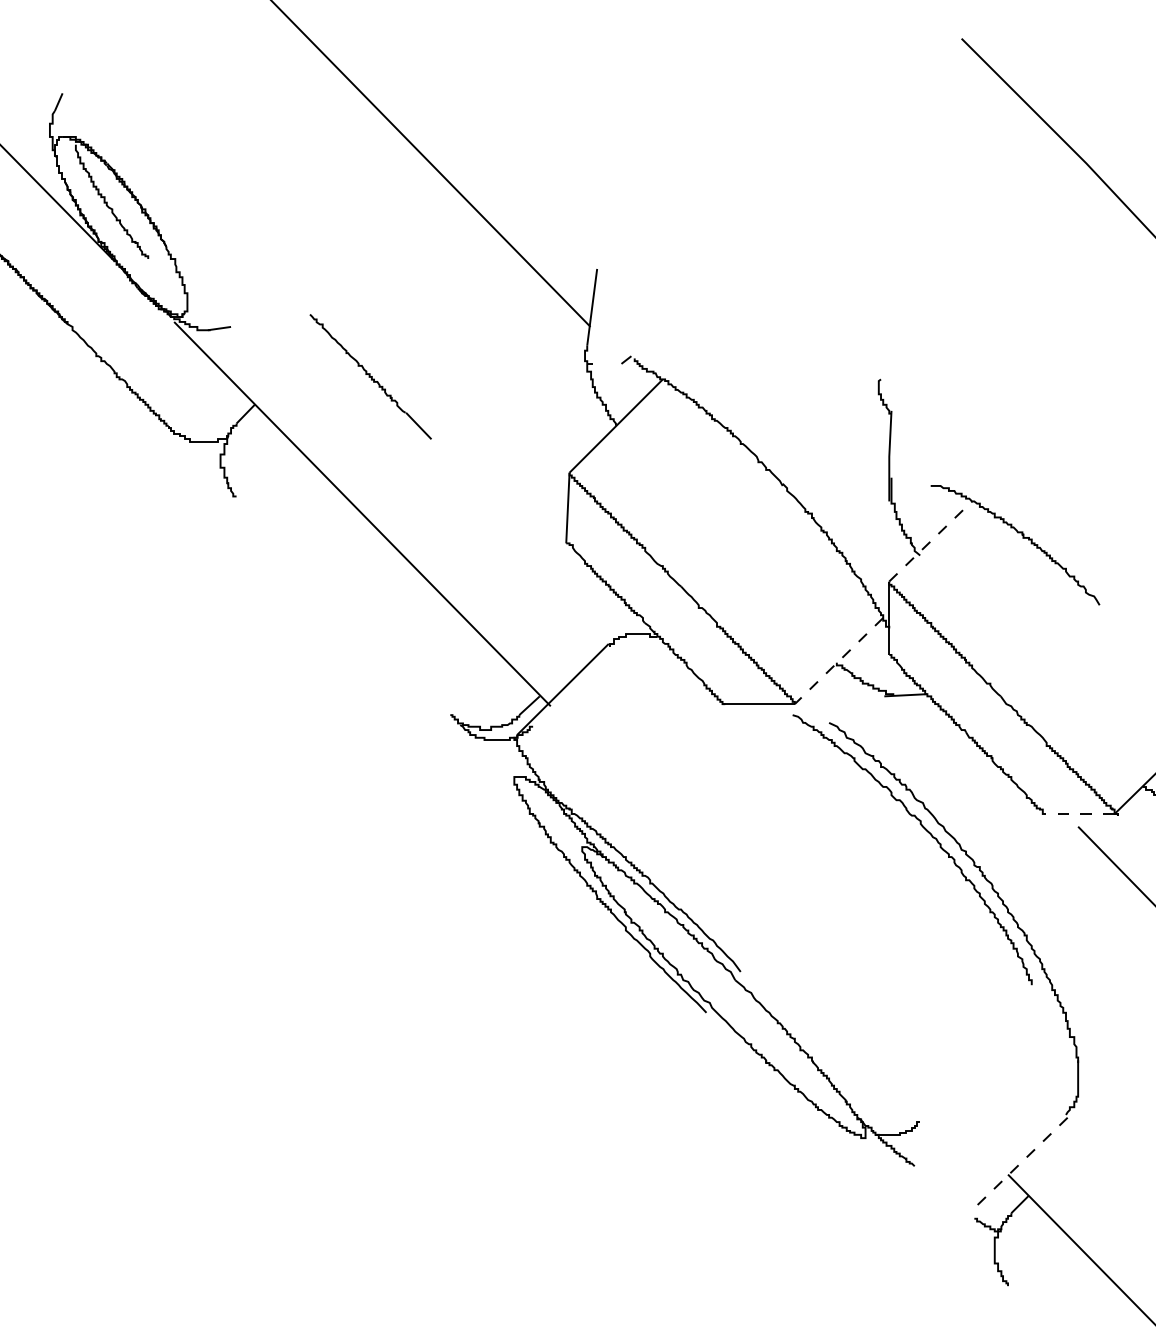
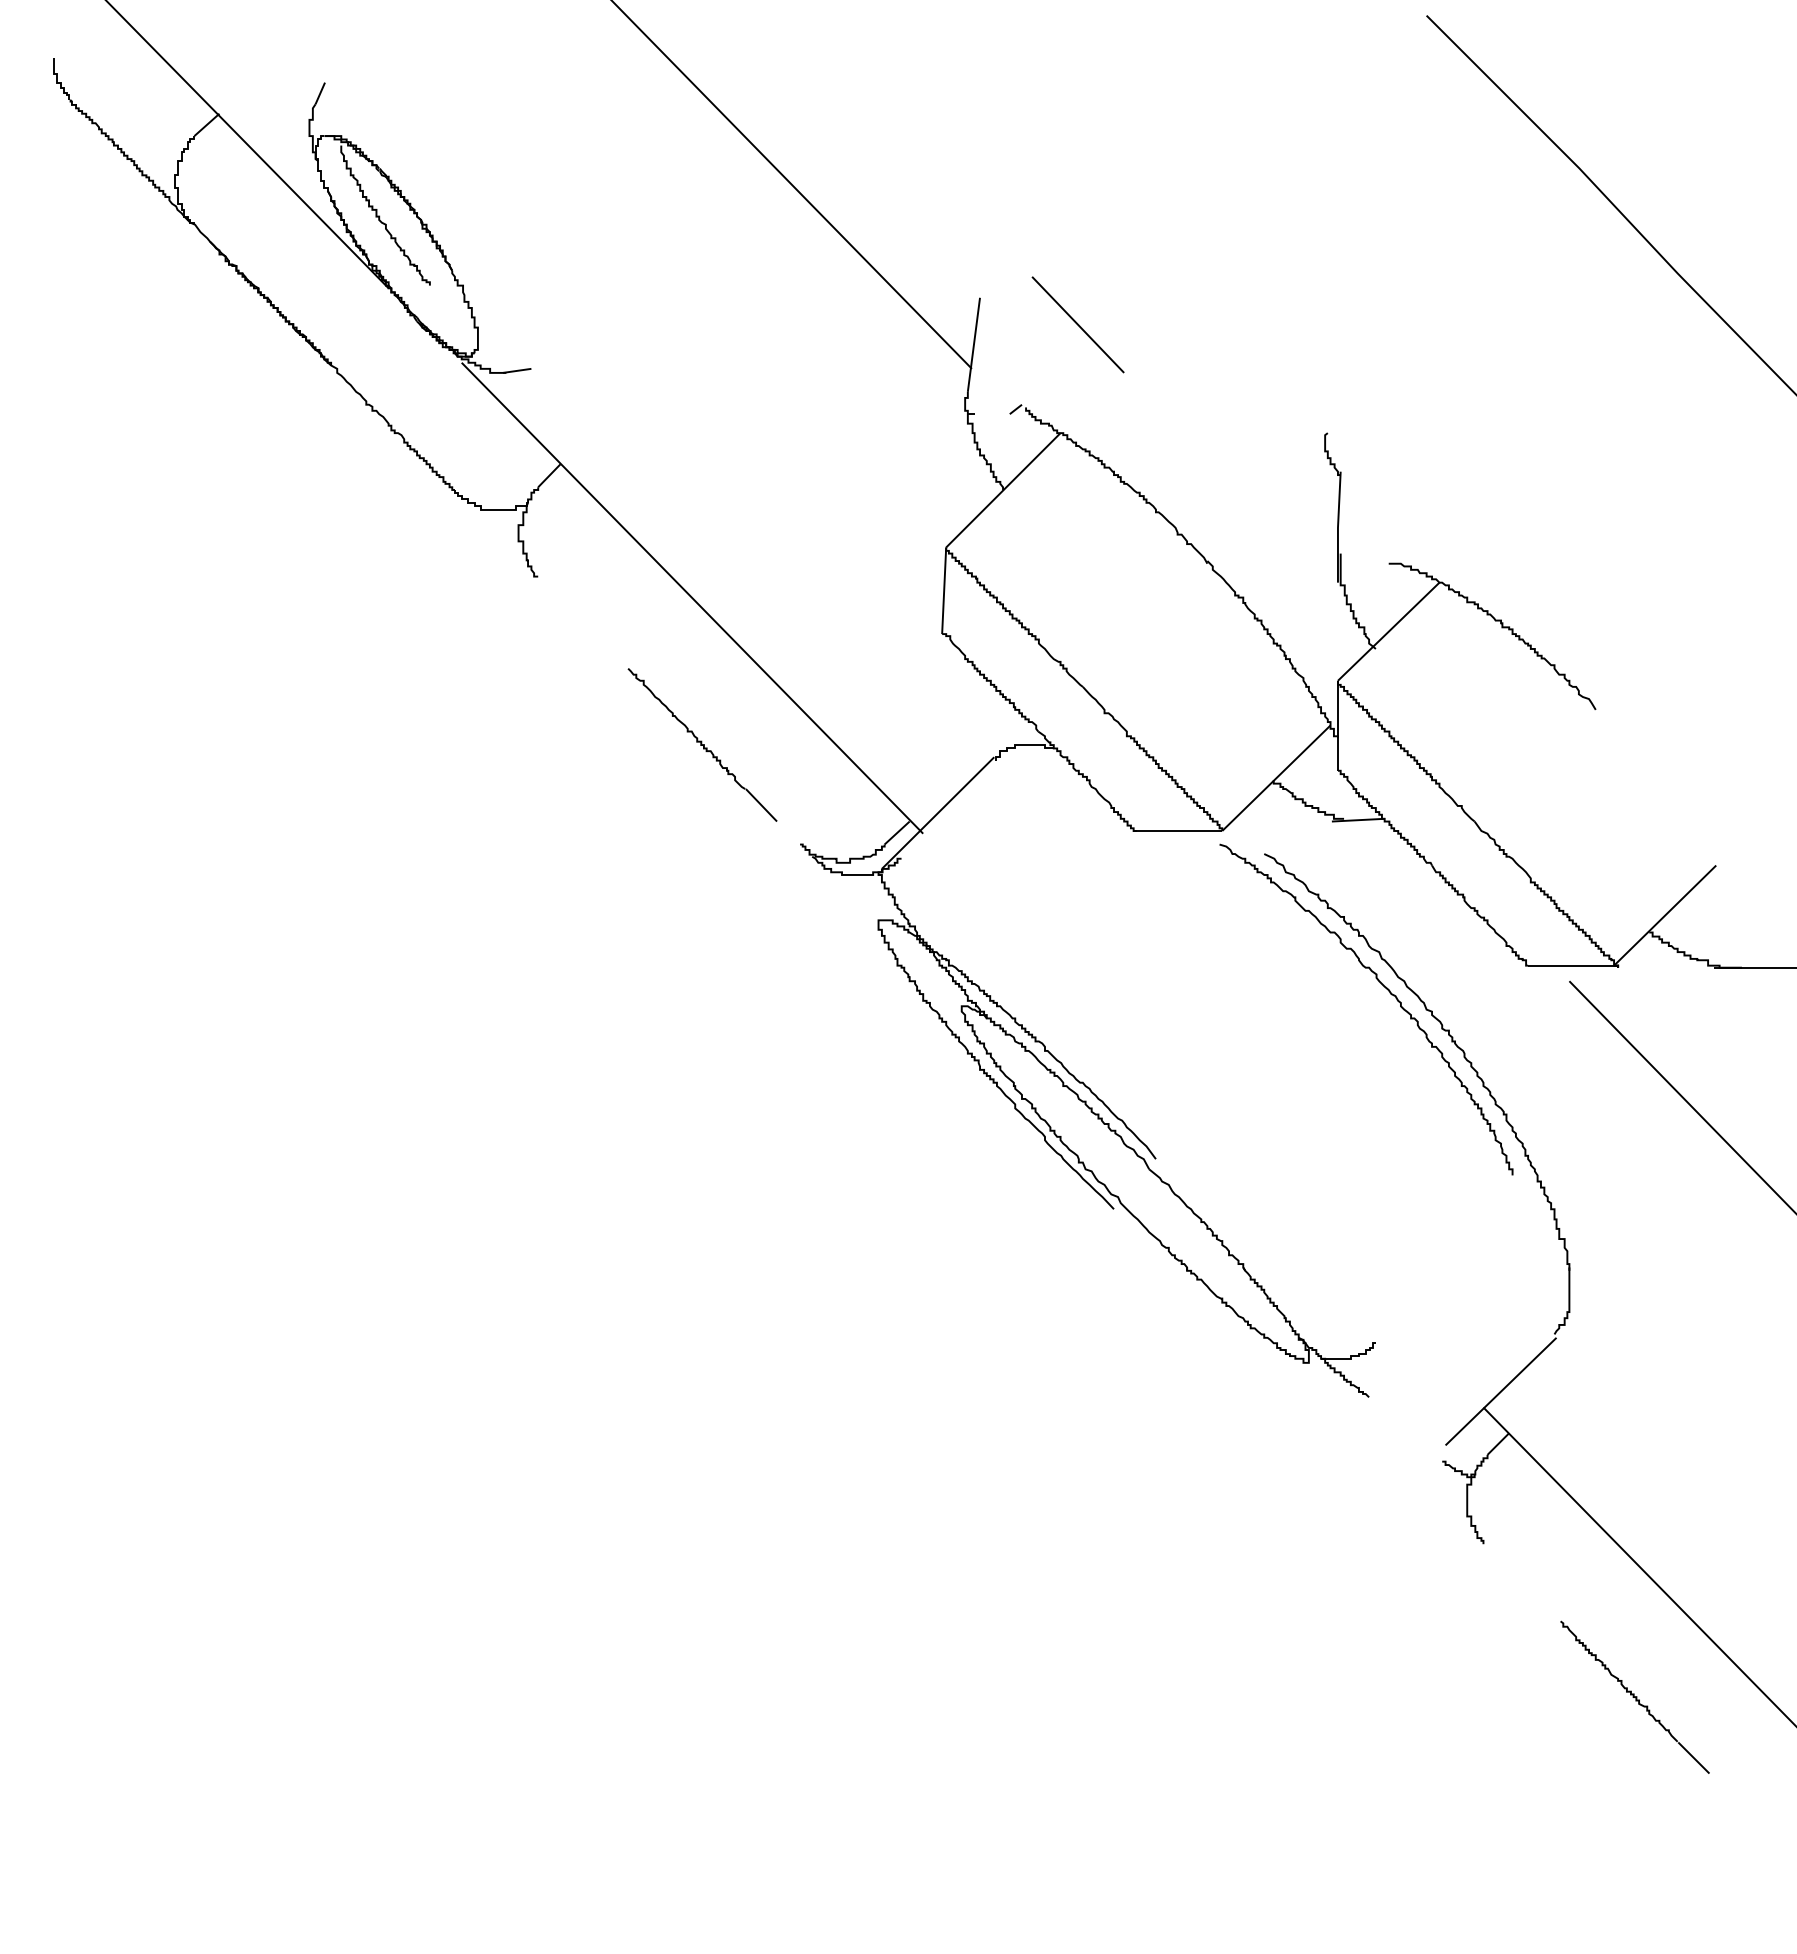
line: (676, 290) -> (1077, 324), added
part: (370, 376) -> (702, 744), moved
line: (930, 541) -> (1388, 631), dashed -> solid
line: (839, 661) -> (1276, 778), dashed -> solid
line: (1079, 813) -> (1571, 965), dashed -> solid
line: (1021, 1161) -> (1500, 1391), dashed -> solid

